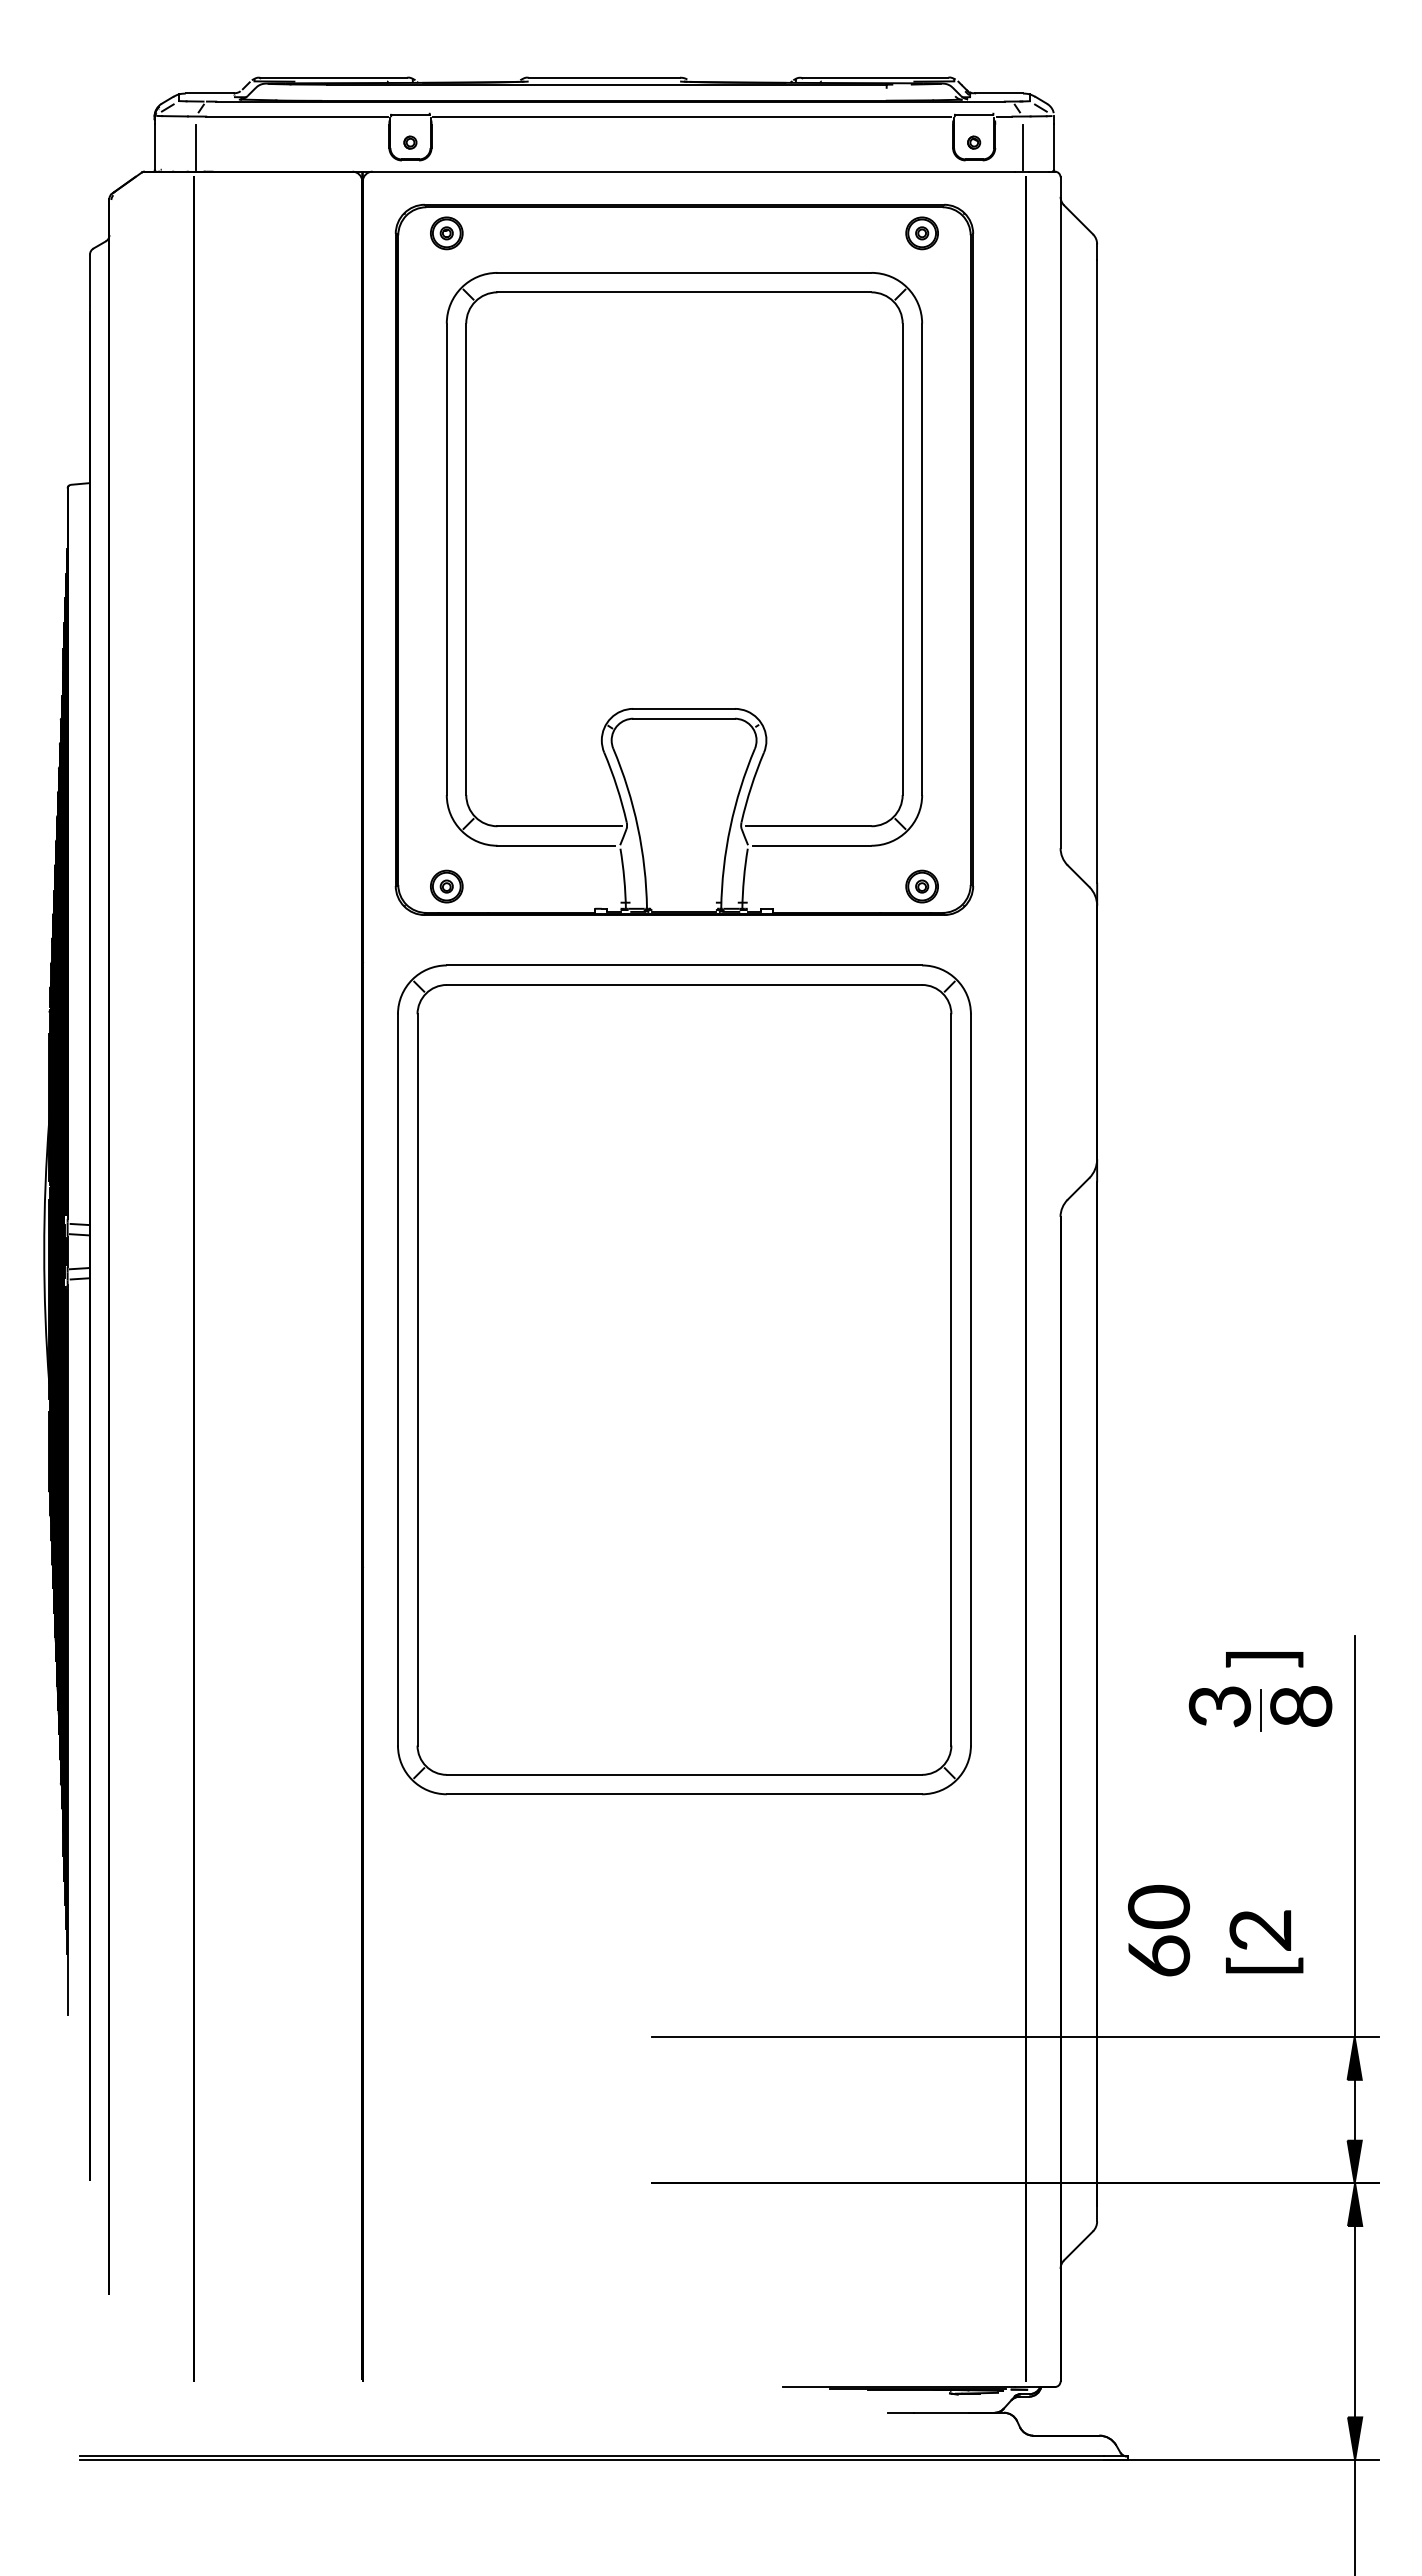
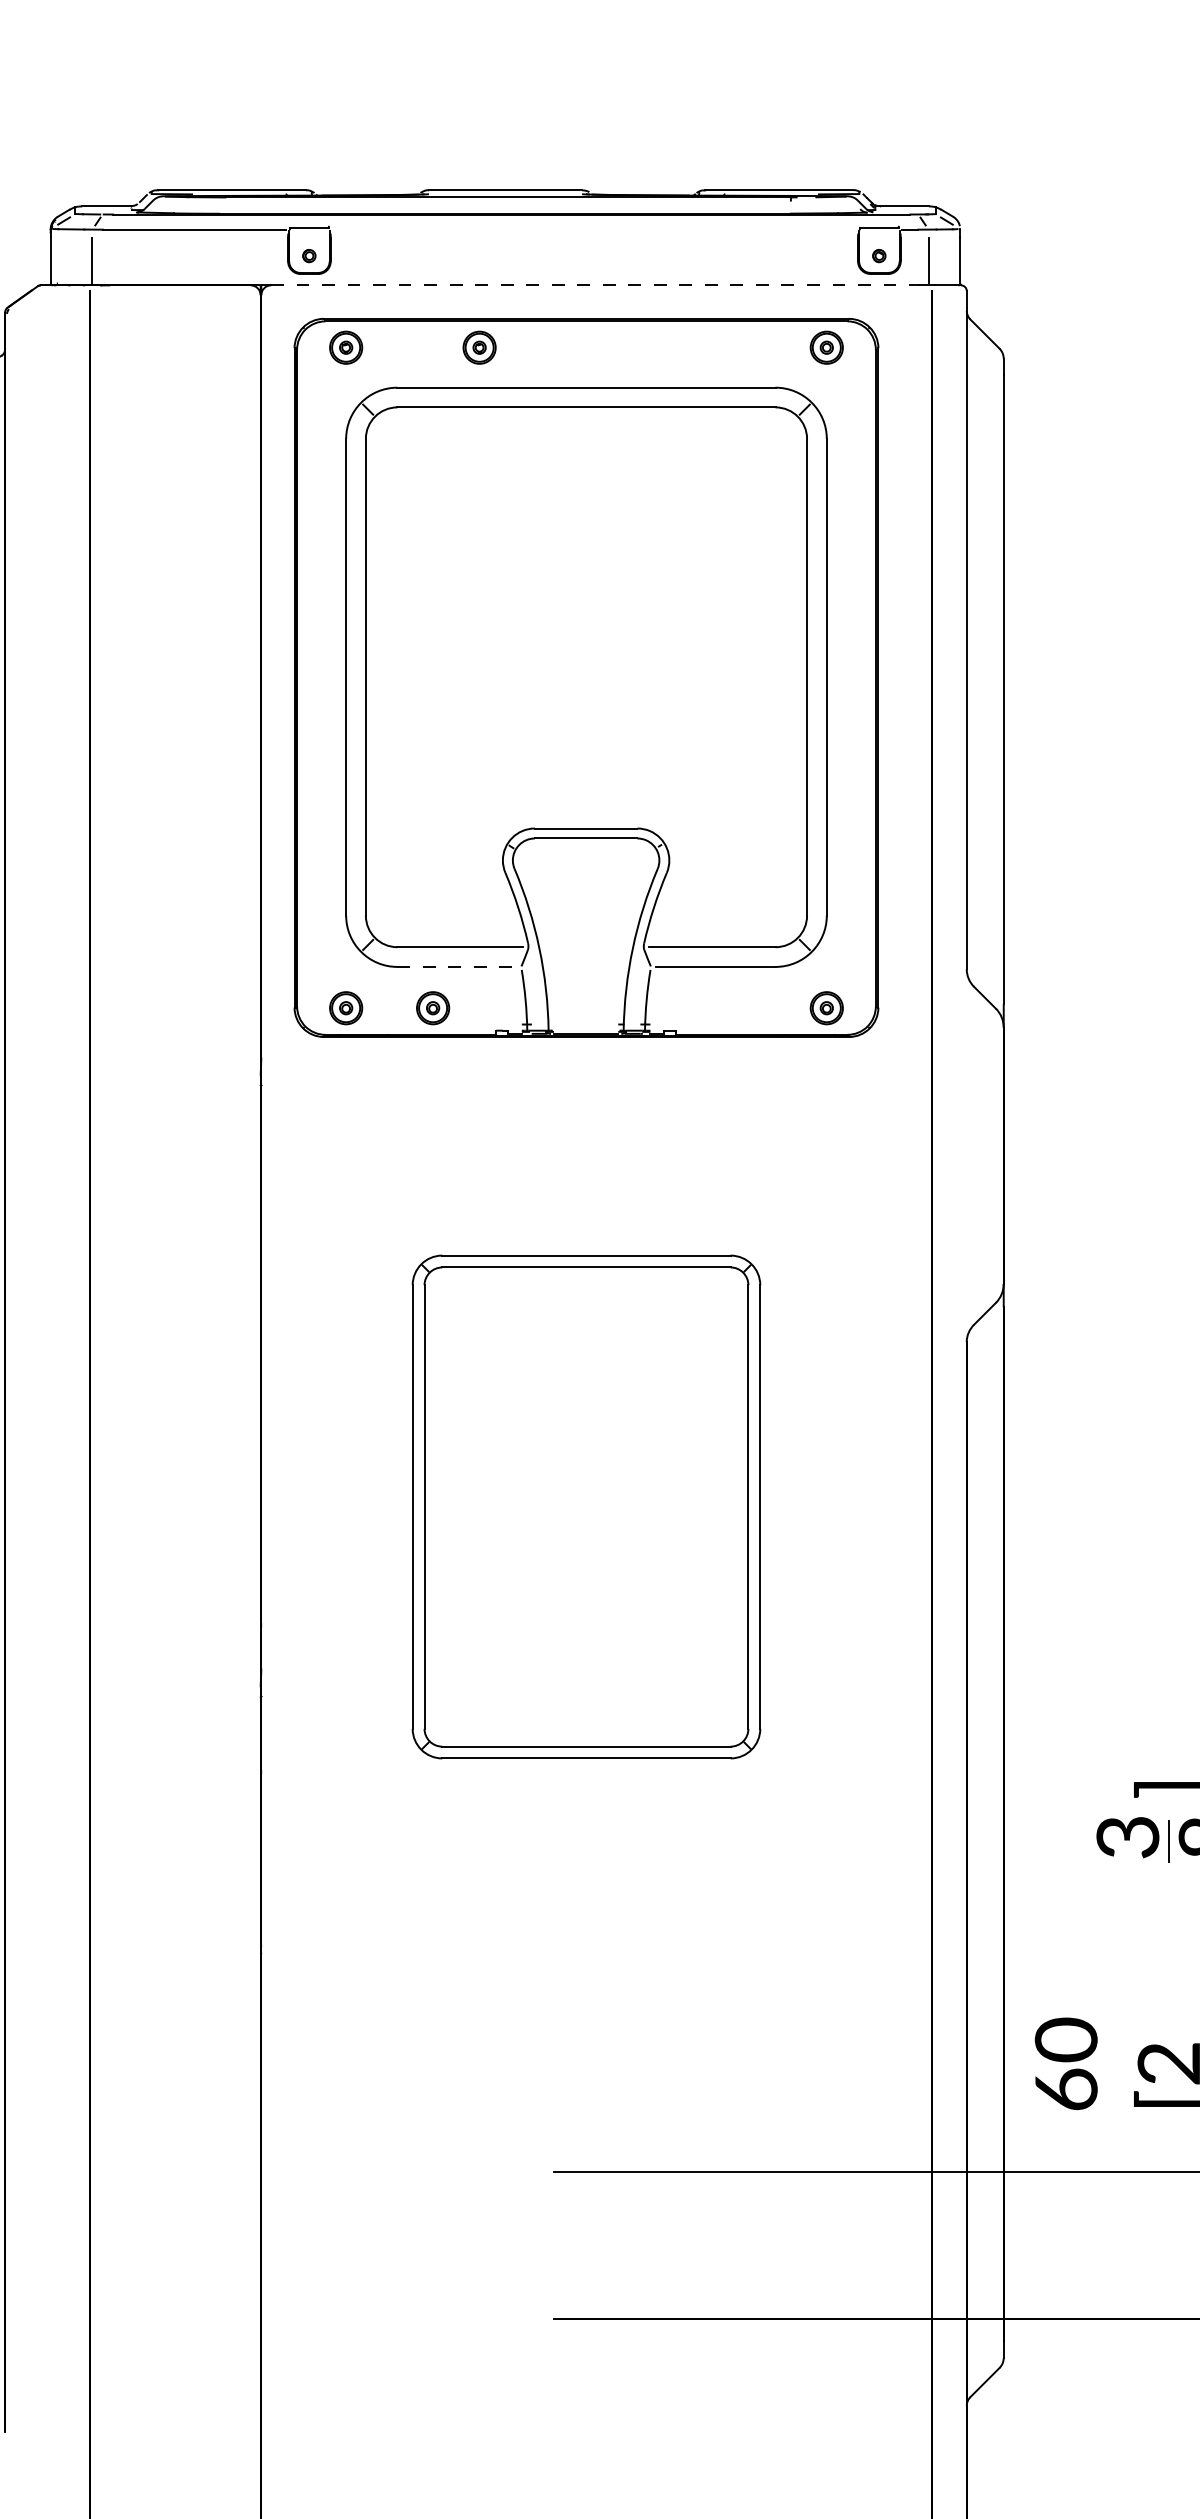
line: (692, 116) -> (594, 229), removed
line: (694, 171) -> (596, 285), solid -> dashed
part: (578, 233) -> (479, 347), added
line: (556, 845) -> (457, 966), solid -> dashed
part: (532, 886) -> (432, 1008), added
part: (684, 1379) -> (586, 1506), size x0.6

